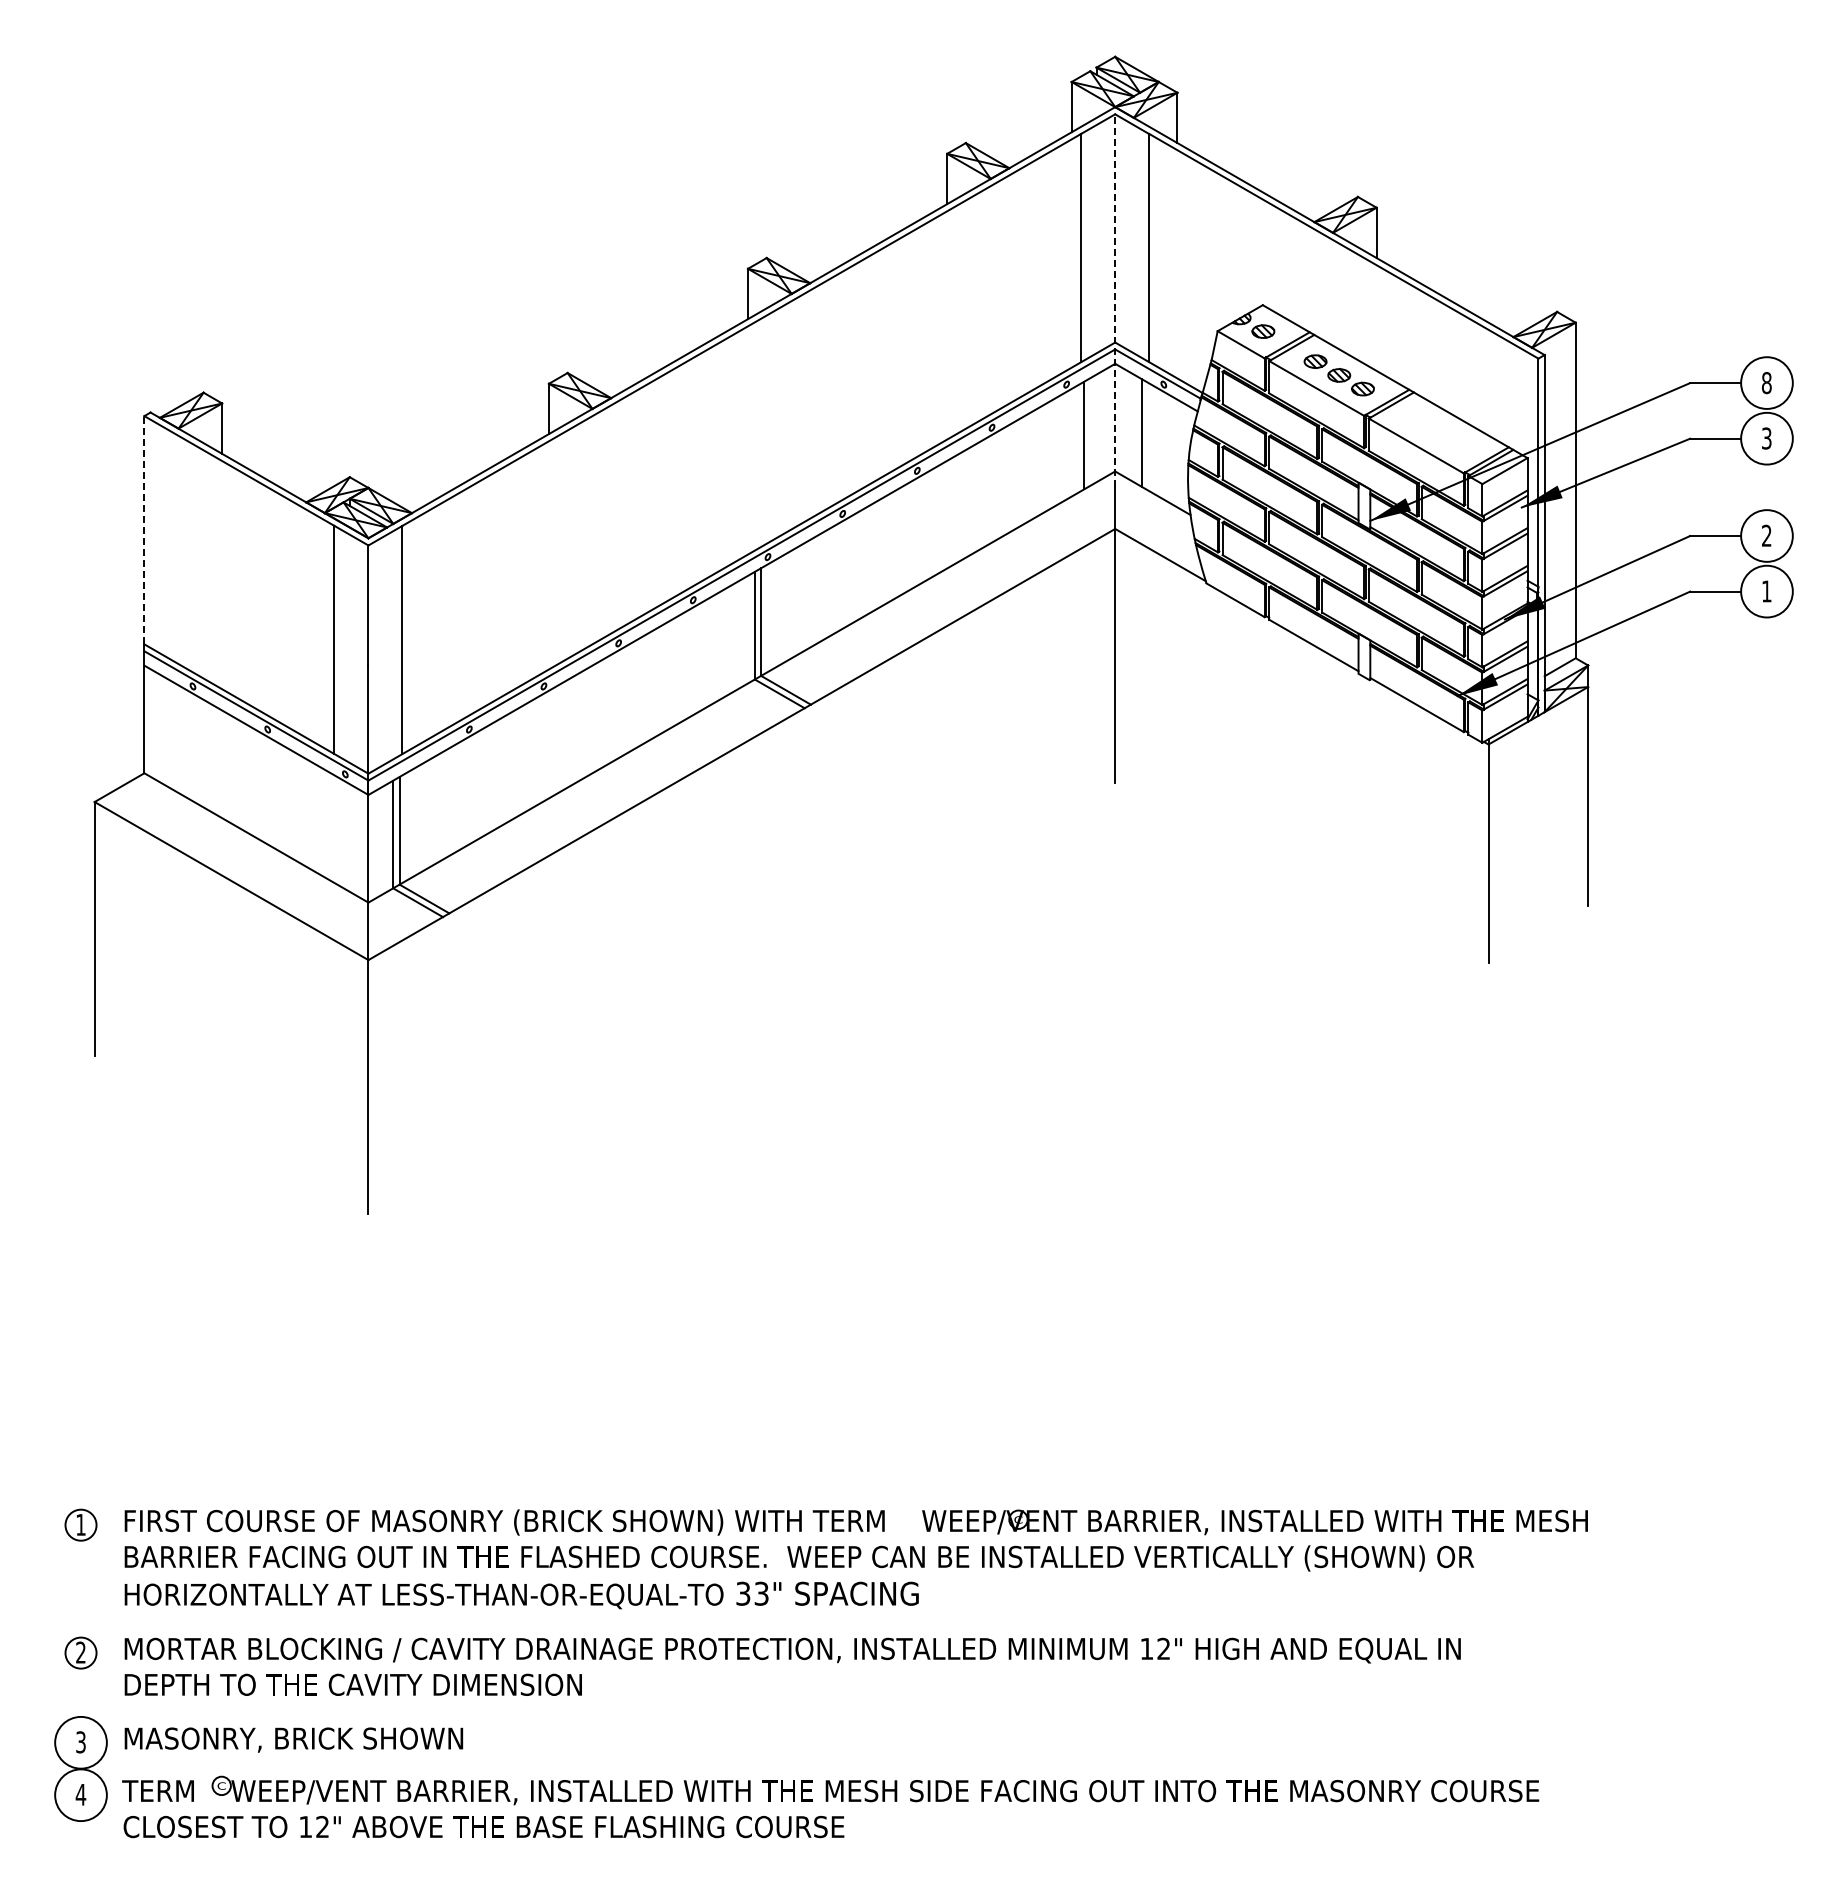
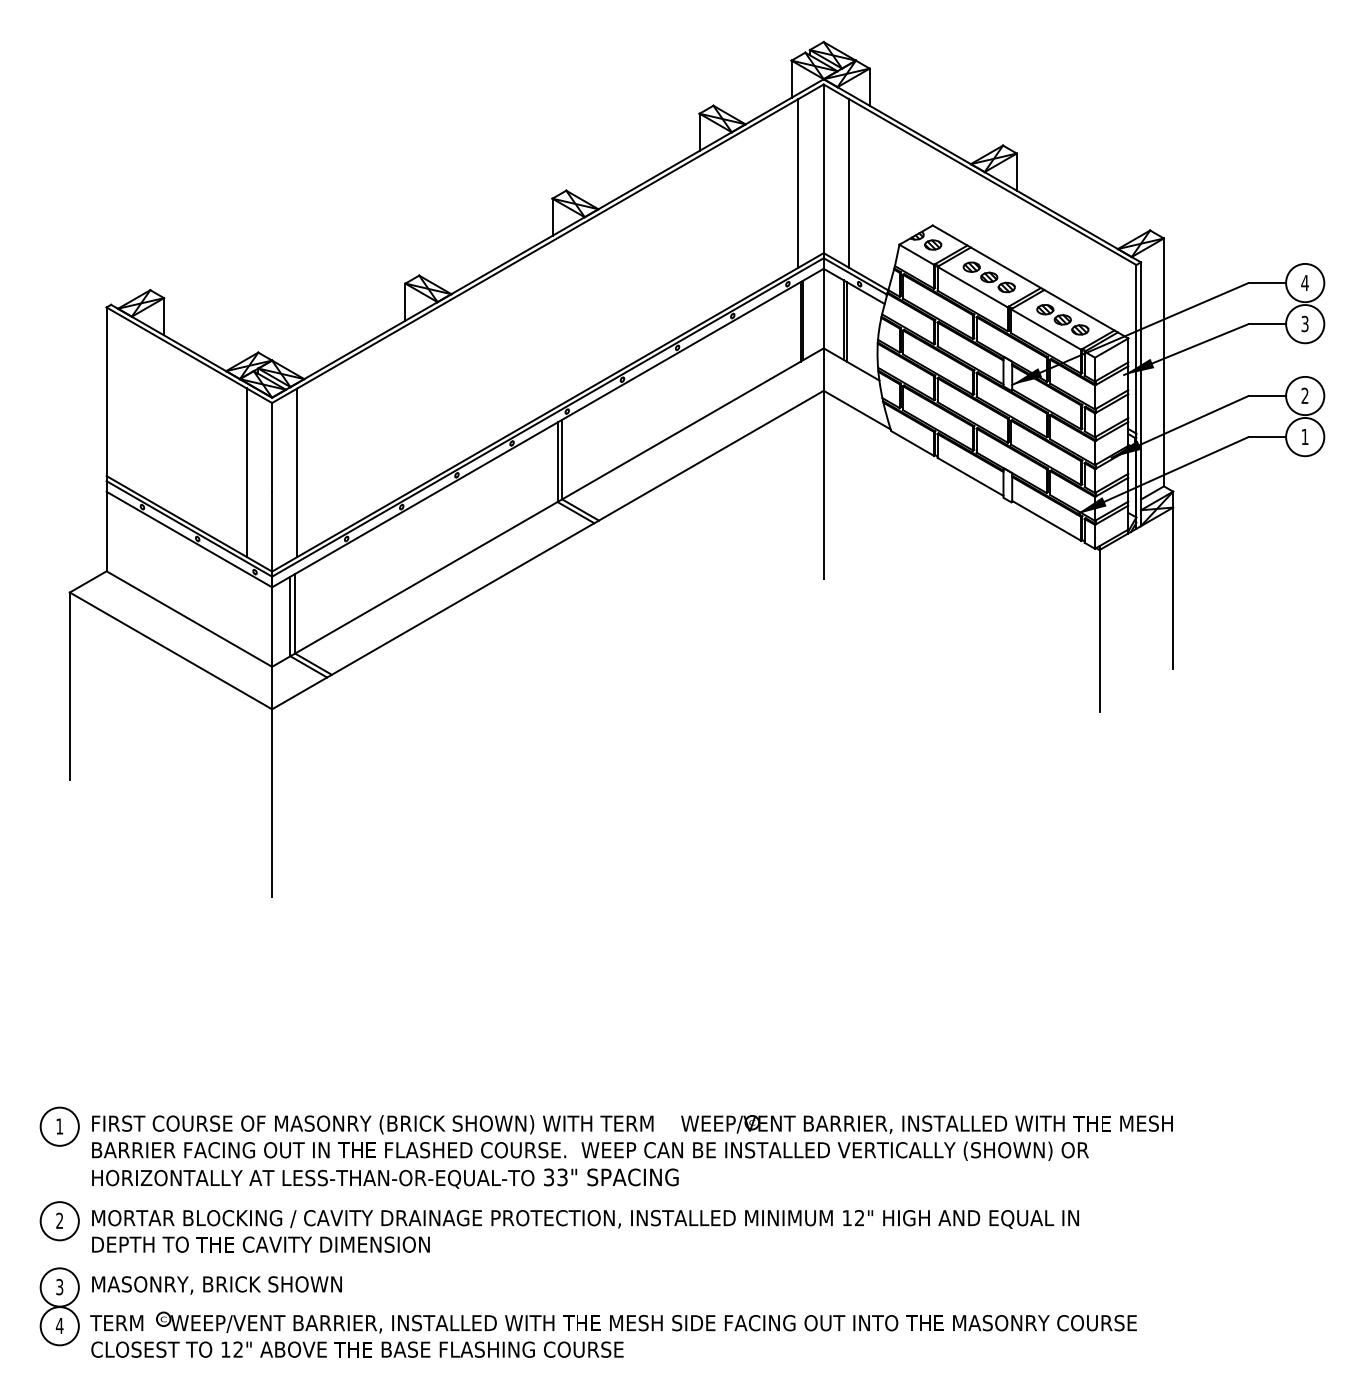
line: (1115, 300) -> (823, 222), dashed -> solid
text: (1766, 383) -> (1304, 283), 8 -> 4
part: (1438, 432) -> (1062, 319), added
line: (1087, 433) -> (803, 320), added
line: (1146, 435) -> (846, 321), added
line: (144, 529) -> (106, 391), dashed -> solid
circle: (80, 1525) -> (59, 1126), size x1.67
circle: (80, 1652) -> (59, 1220), size x1.67

